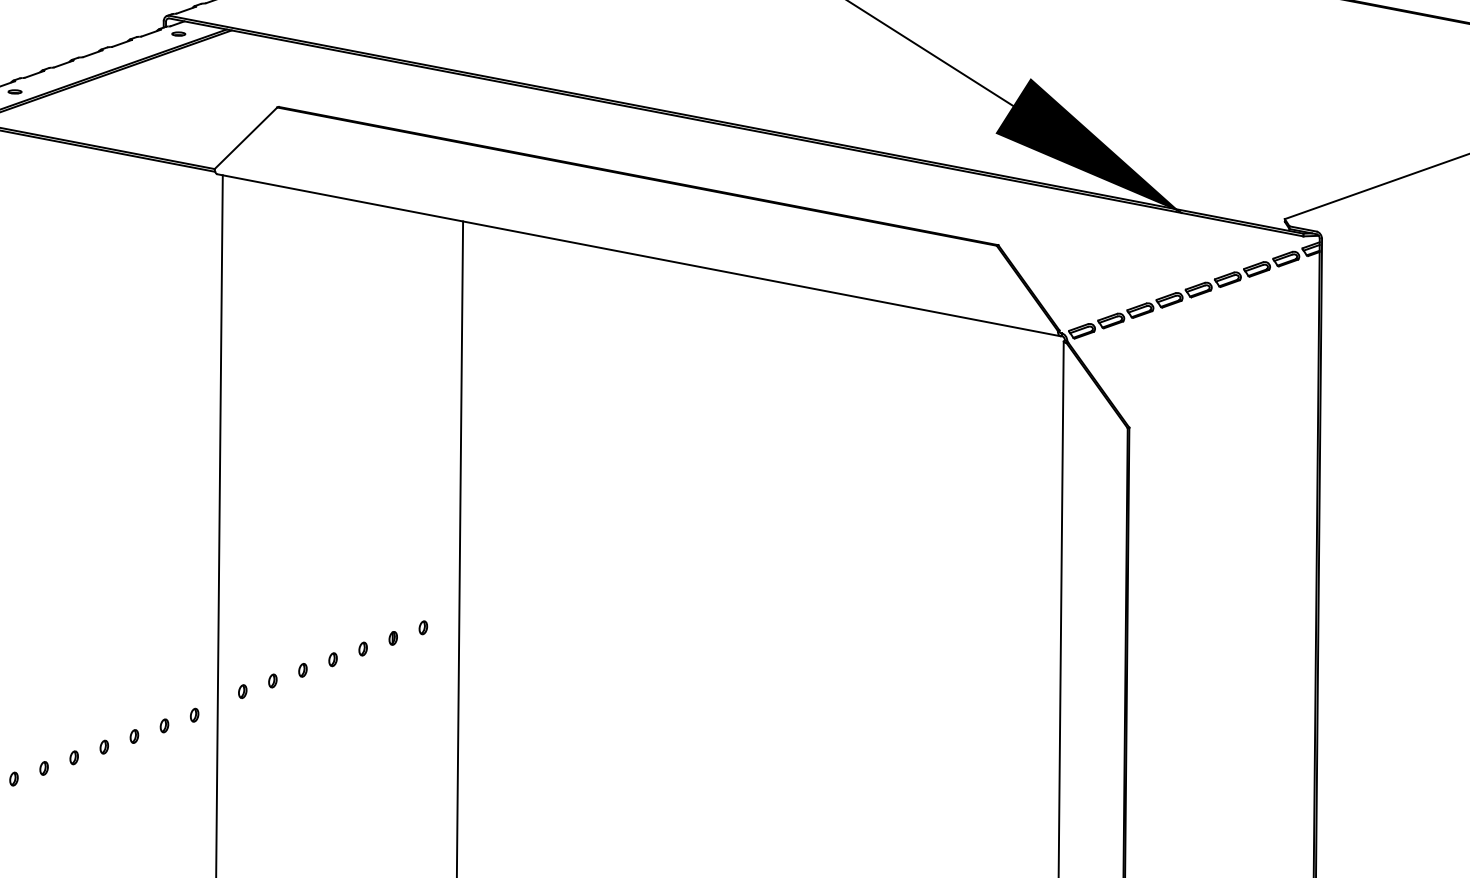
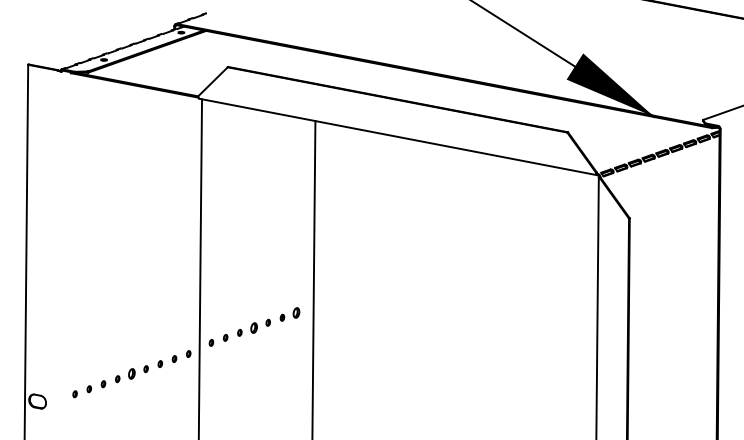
part: (422, 627) -> (296, 312), size x1.6
part: (331, 658) -> (253, 327), size x1.6
part: (73, 758) -> (131, 374), size x1.6

